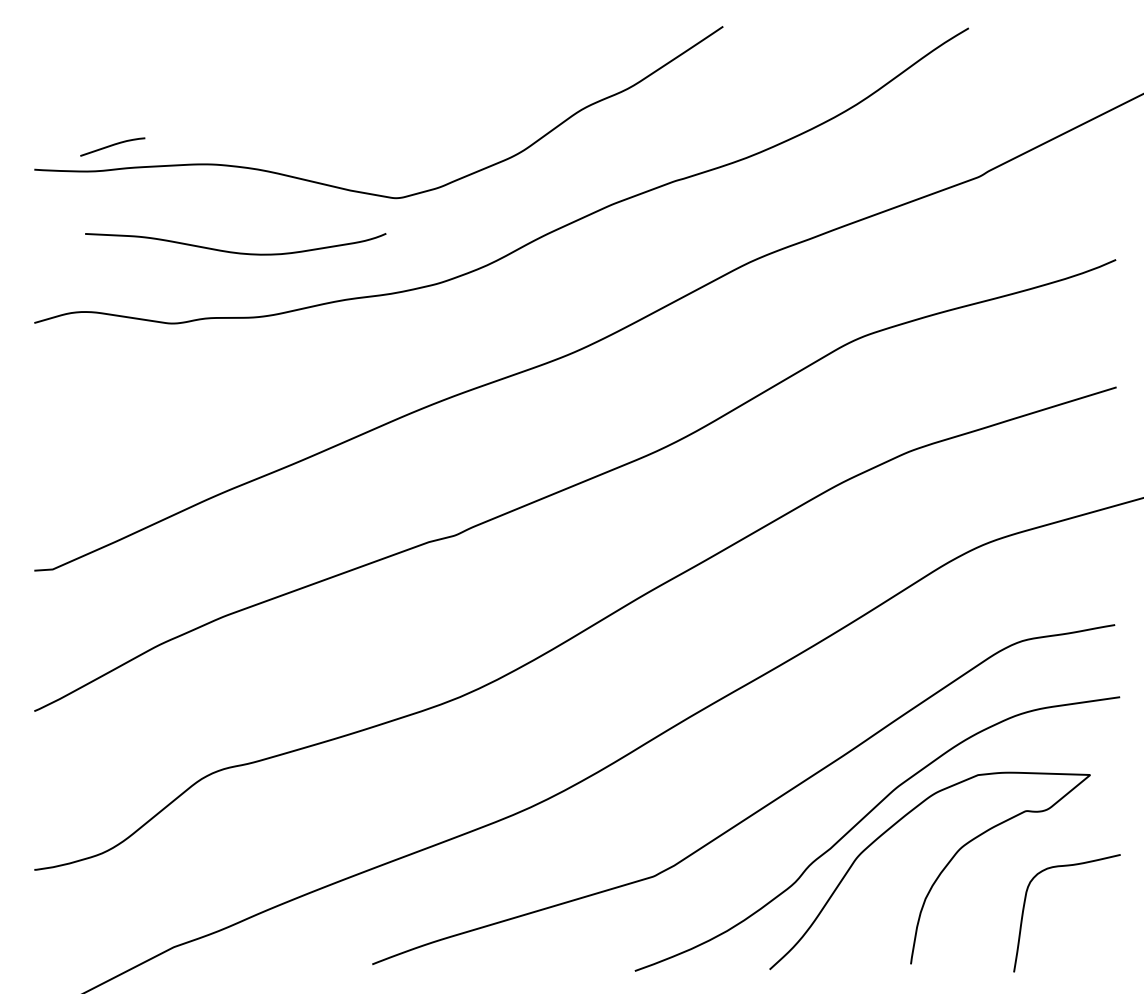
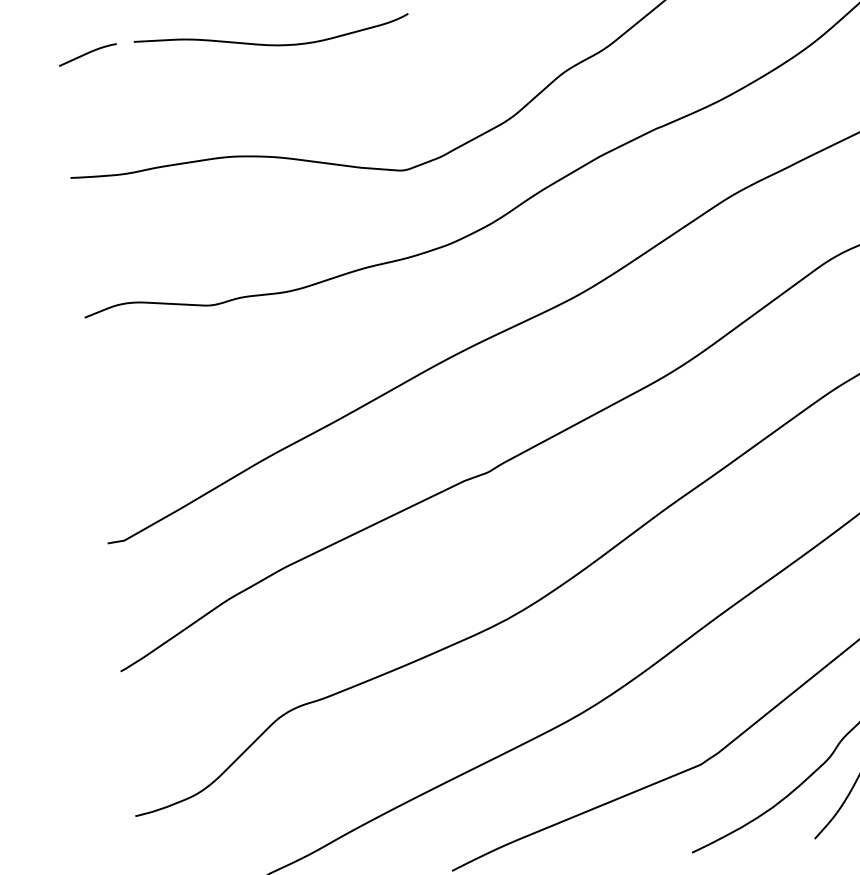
curve: (112, 146) -> (87, 54), moved
curve: (234, 251) -> (271, 44), moved

